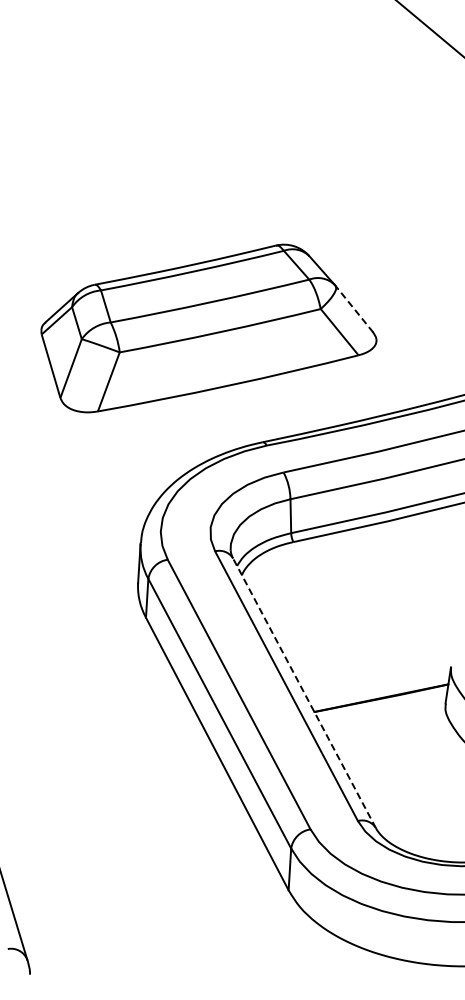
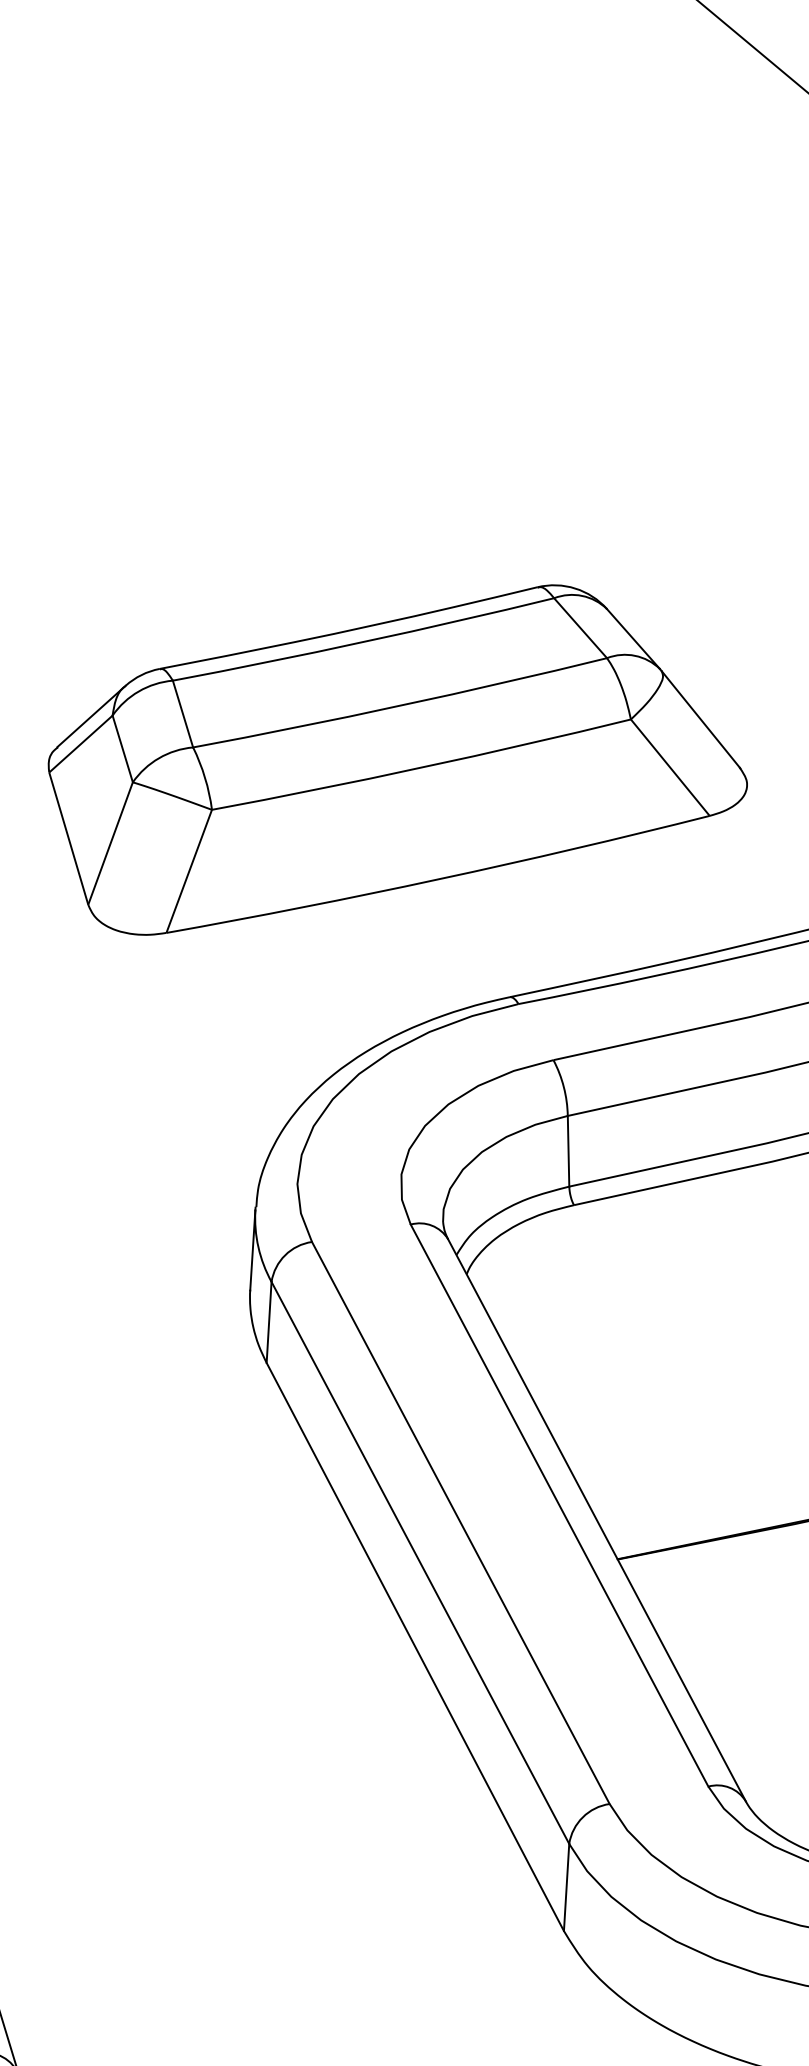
line: (354, 309) -> (701, 720), dashed -> solid
line: (304, 693) -> (597, 1520), dashed -> solid

